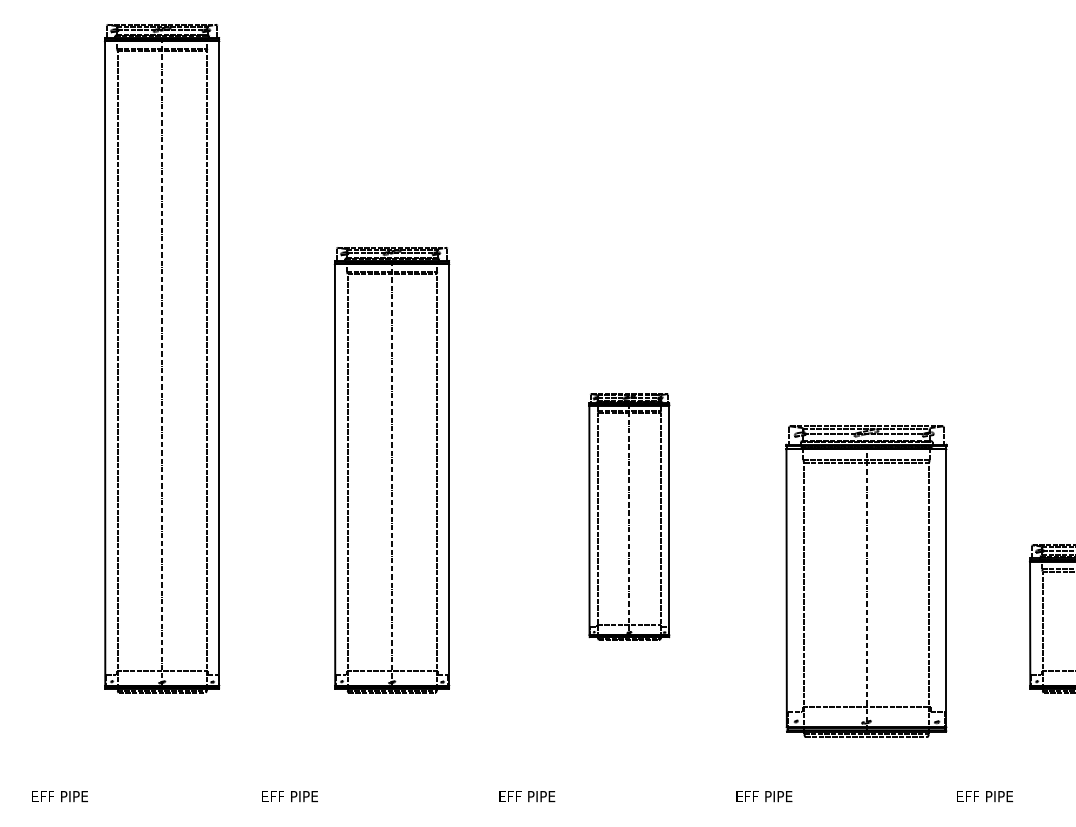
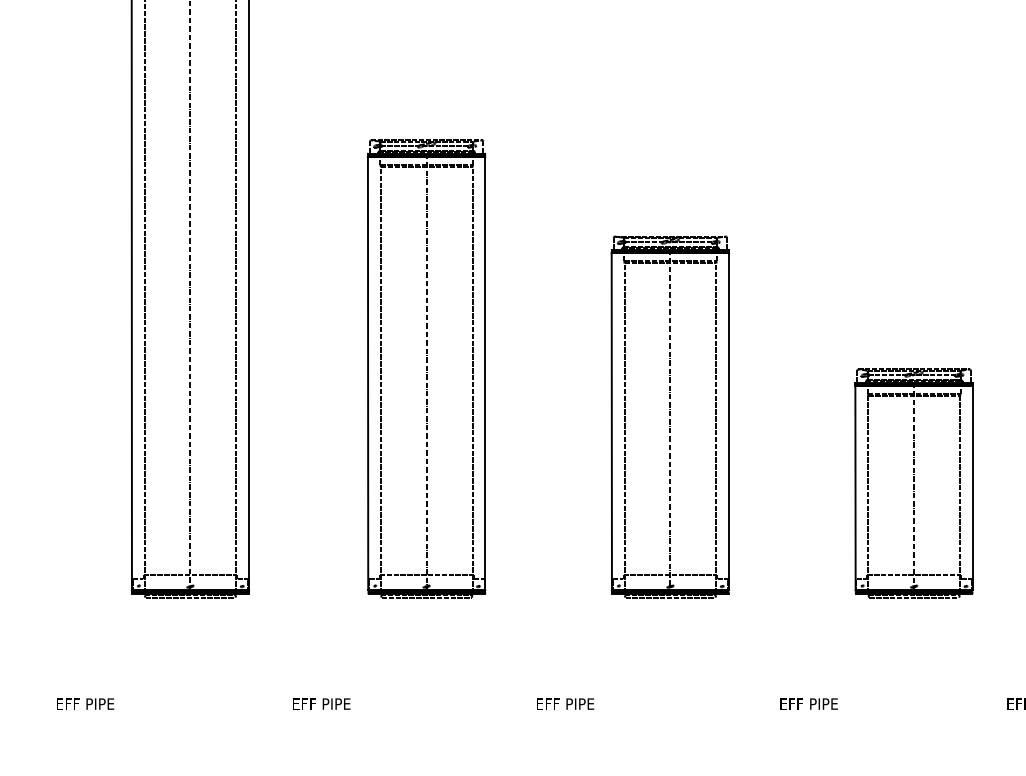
part: (629, 516) -> (670, 416), size x1.43
part: (866, 581) -> (914, 483), size x0.71

